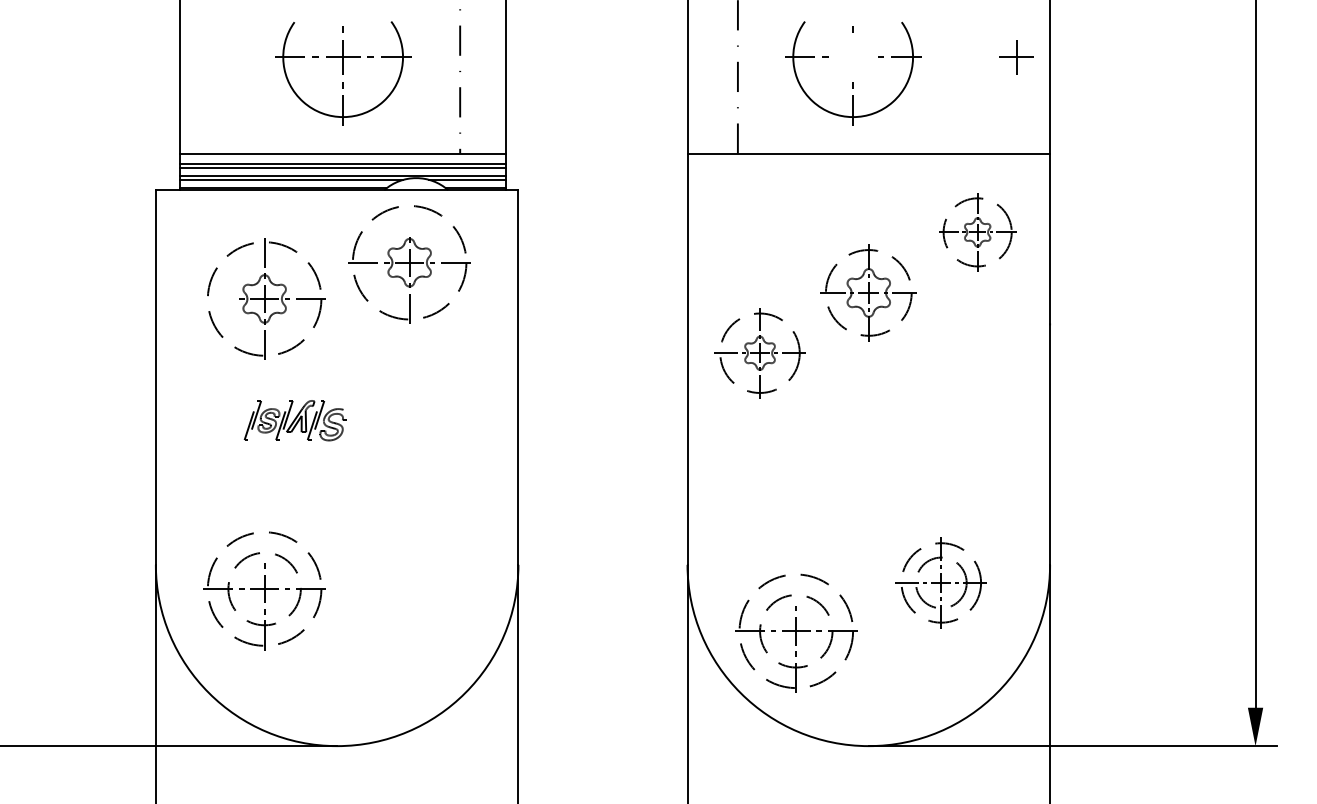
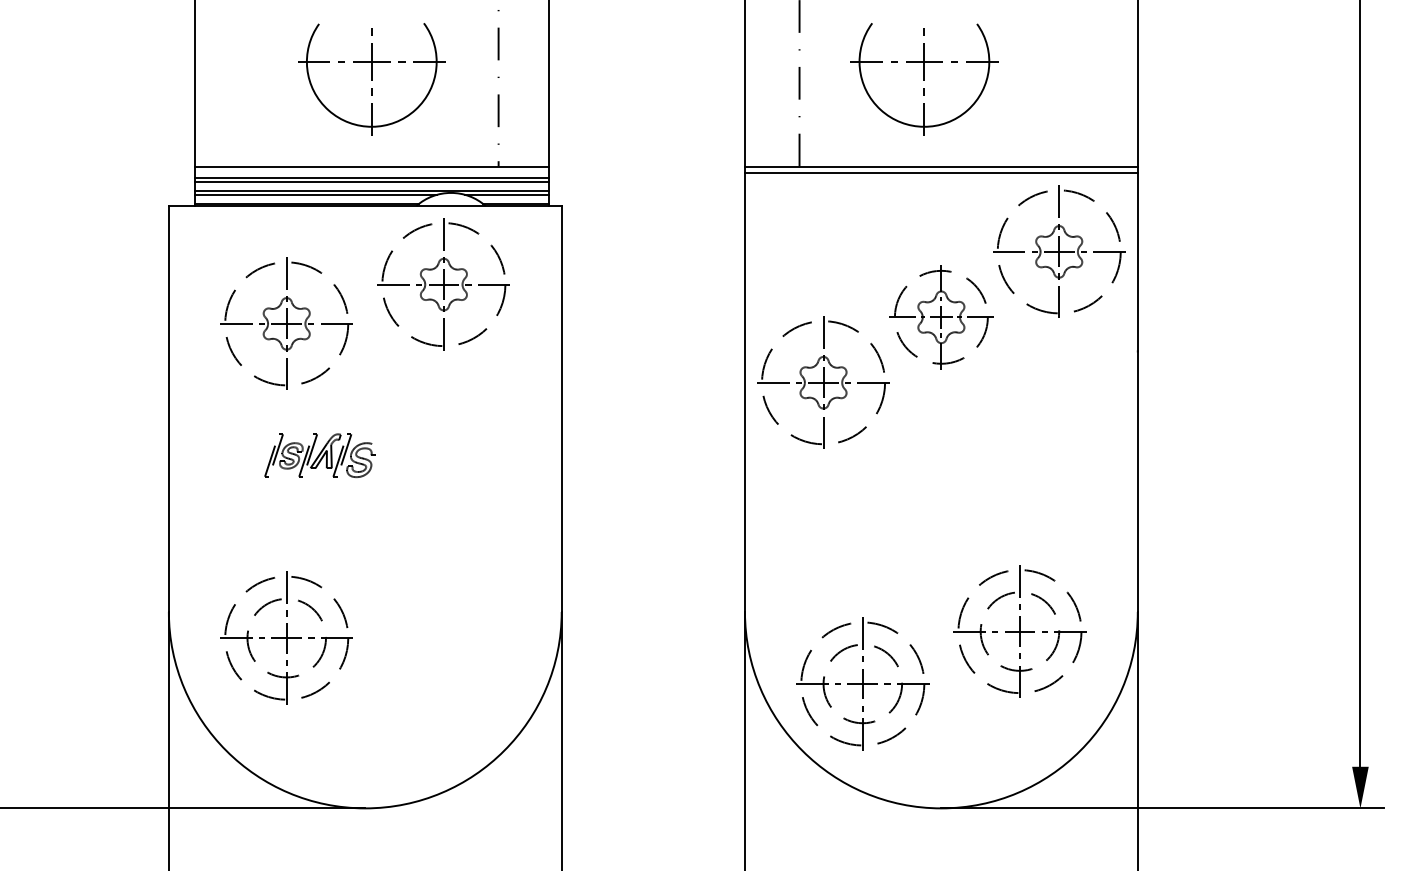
part: (1016, 56) -> (924, 61), moved
line: (867, 160) -> (940, 173), added
line: (409, 213) -> (443, 231), added
part: (977, 232) -> (1059, 251), size x1.67
line: (215, 298) -> (233, 323), added
part: (760, 353) -> (823, 382), size x1.43
line: (264, 540) -> (286, 585), added
line: (796, 582) -> (862, 631), added
part: (940, 582) -> (1019, 631), size x1.43

